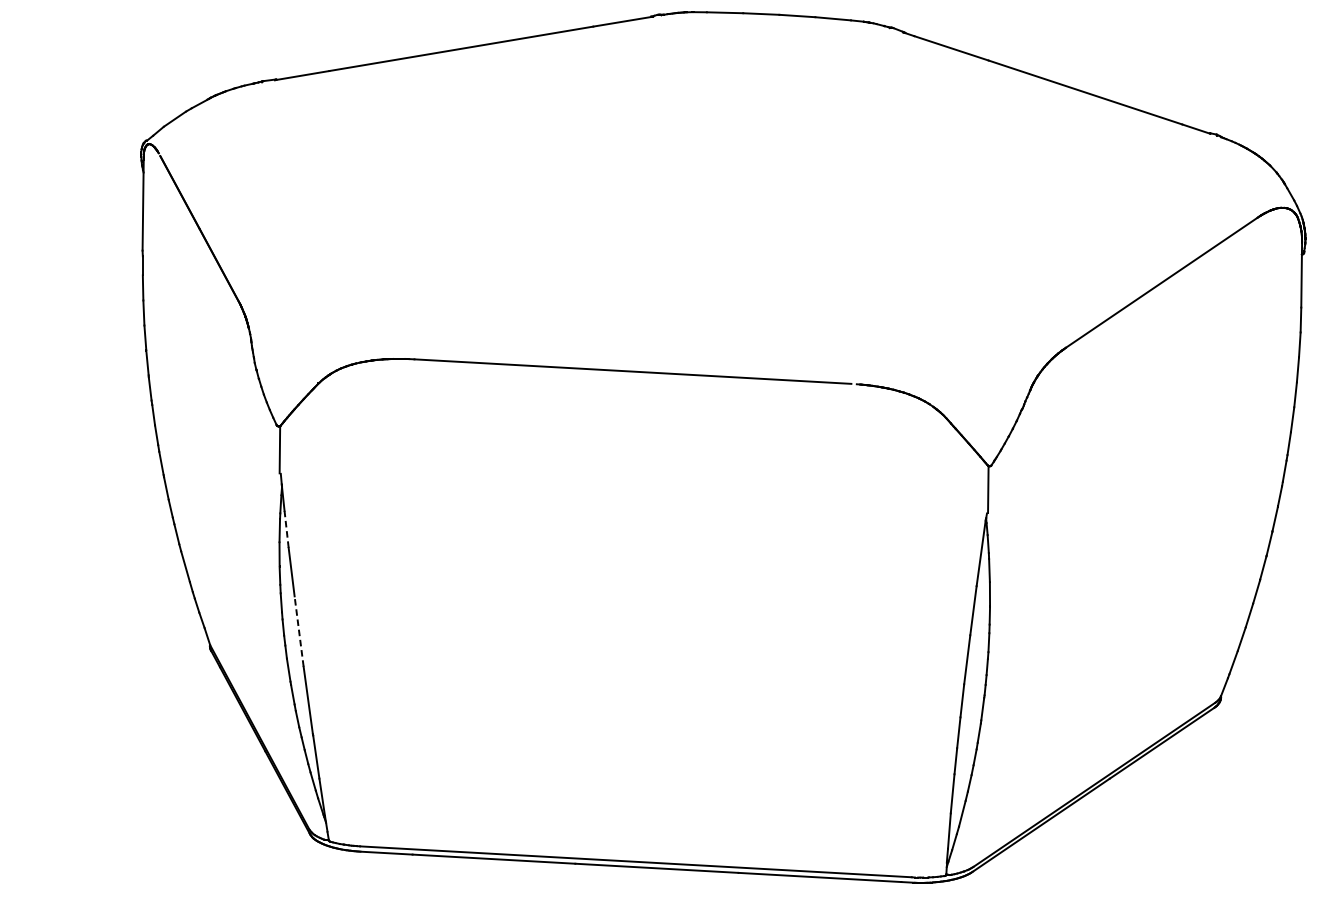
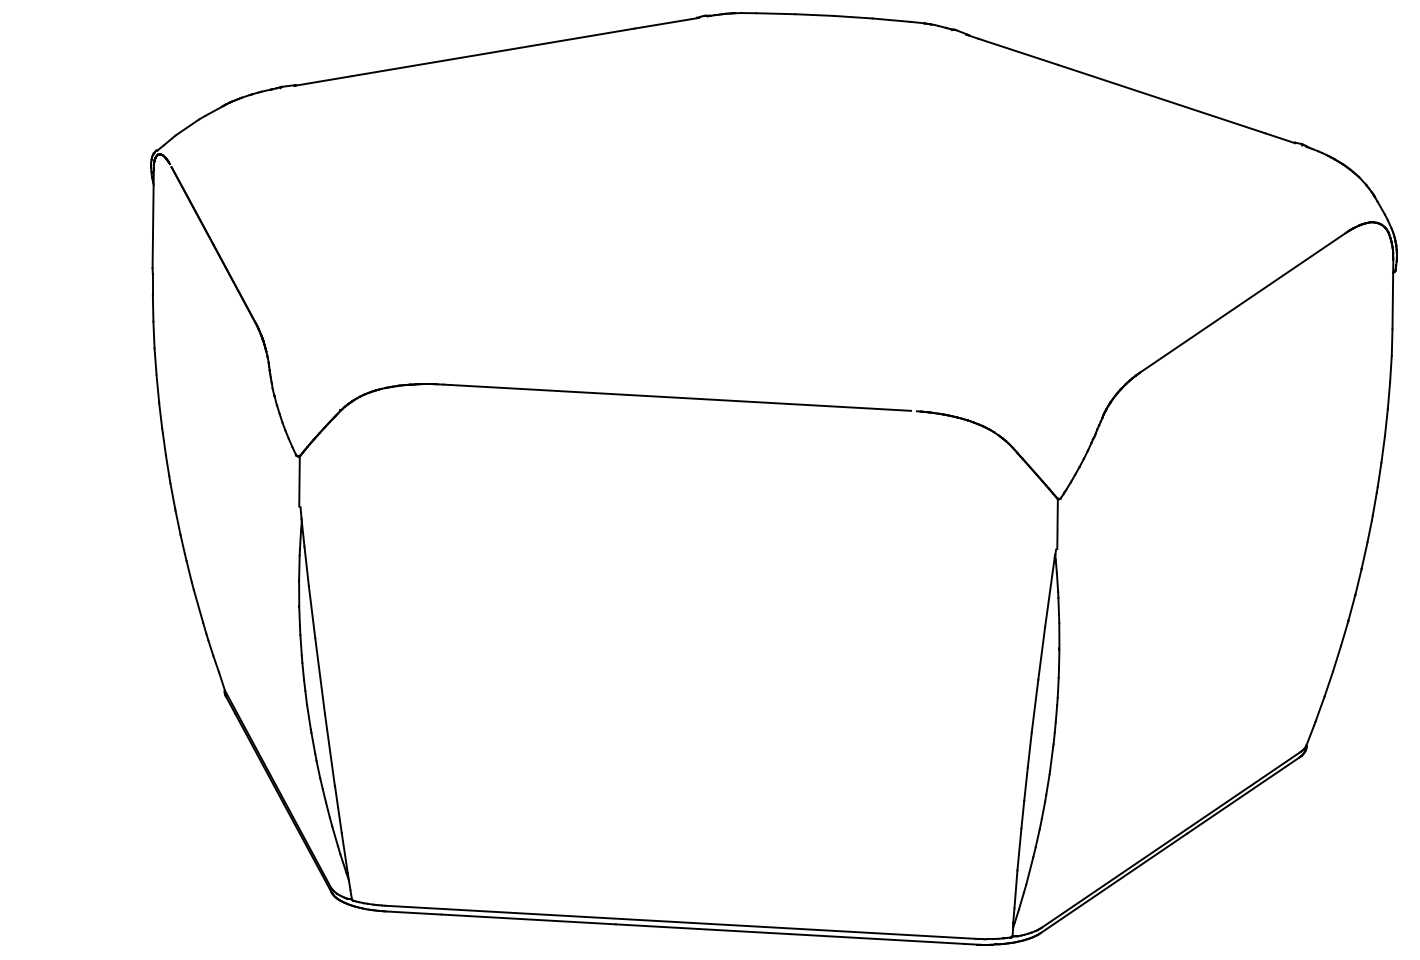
line: (286, 529) -> (306, 566), dashed -> solid
line: (299, 631) -> (320, 675), dashed -> solid

